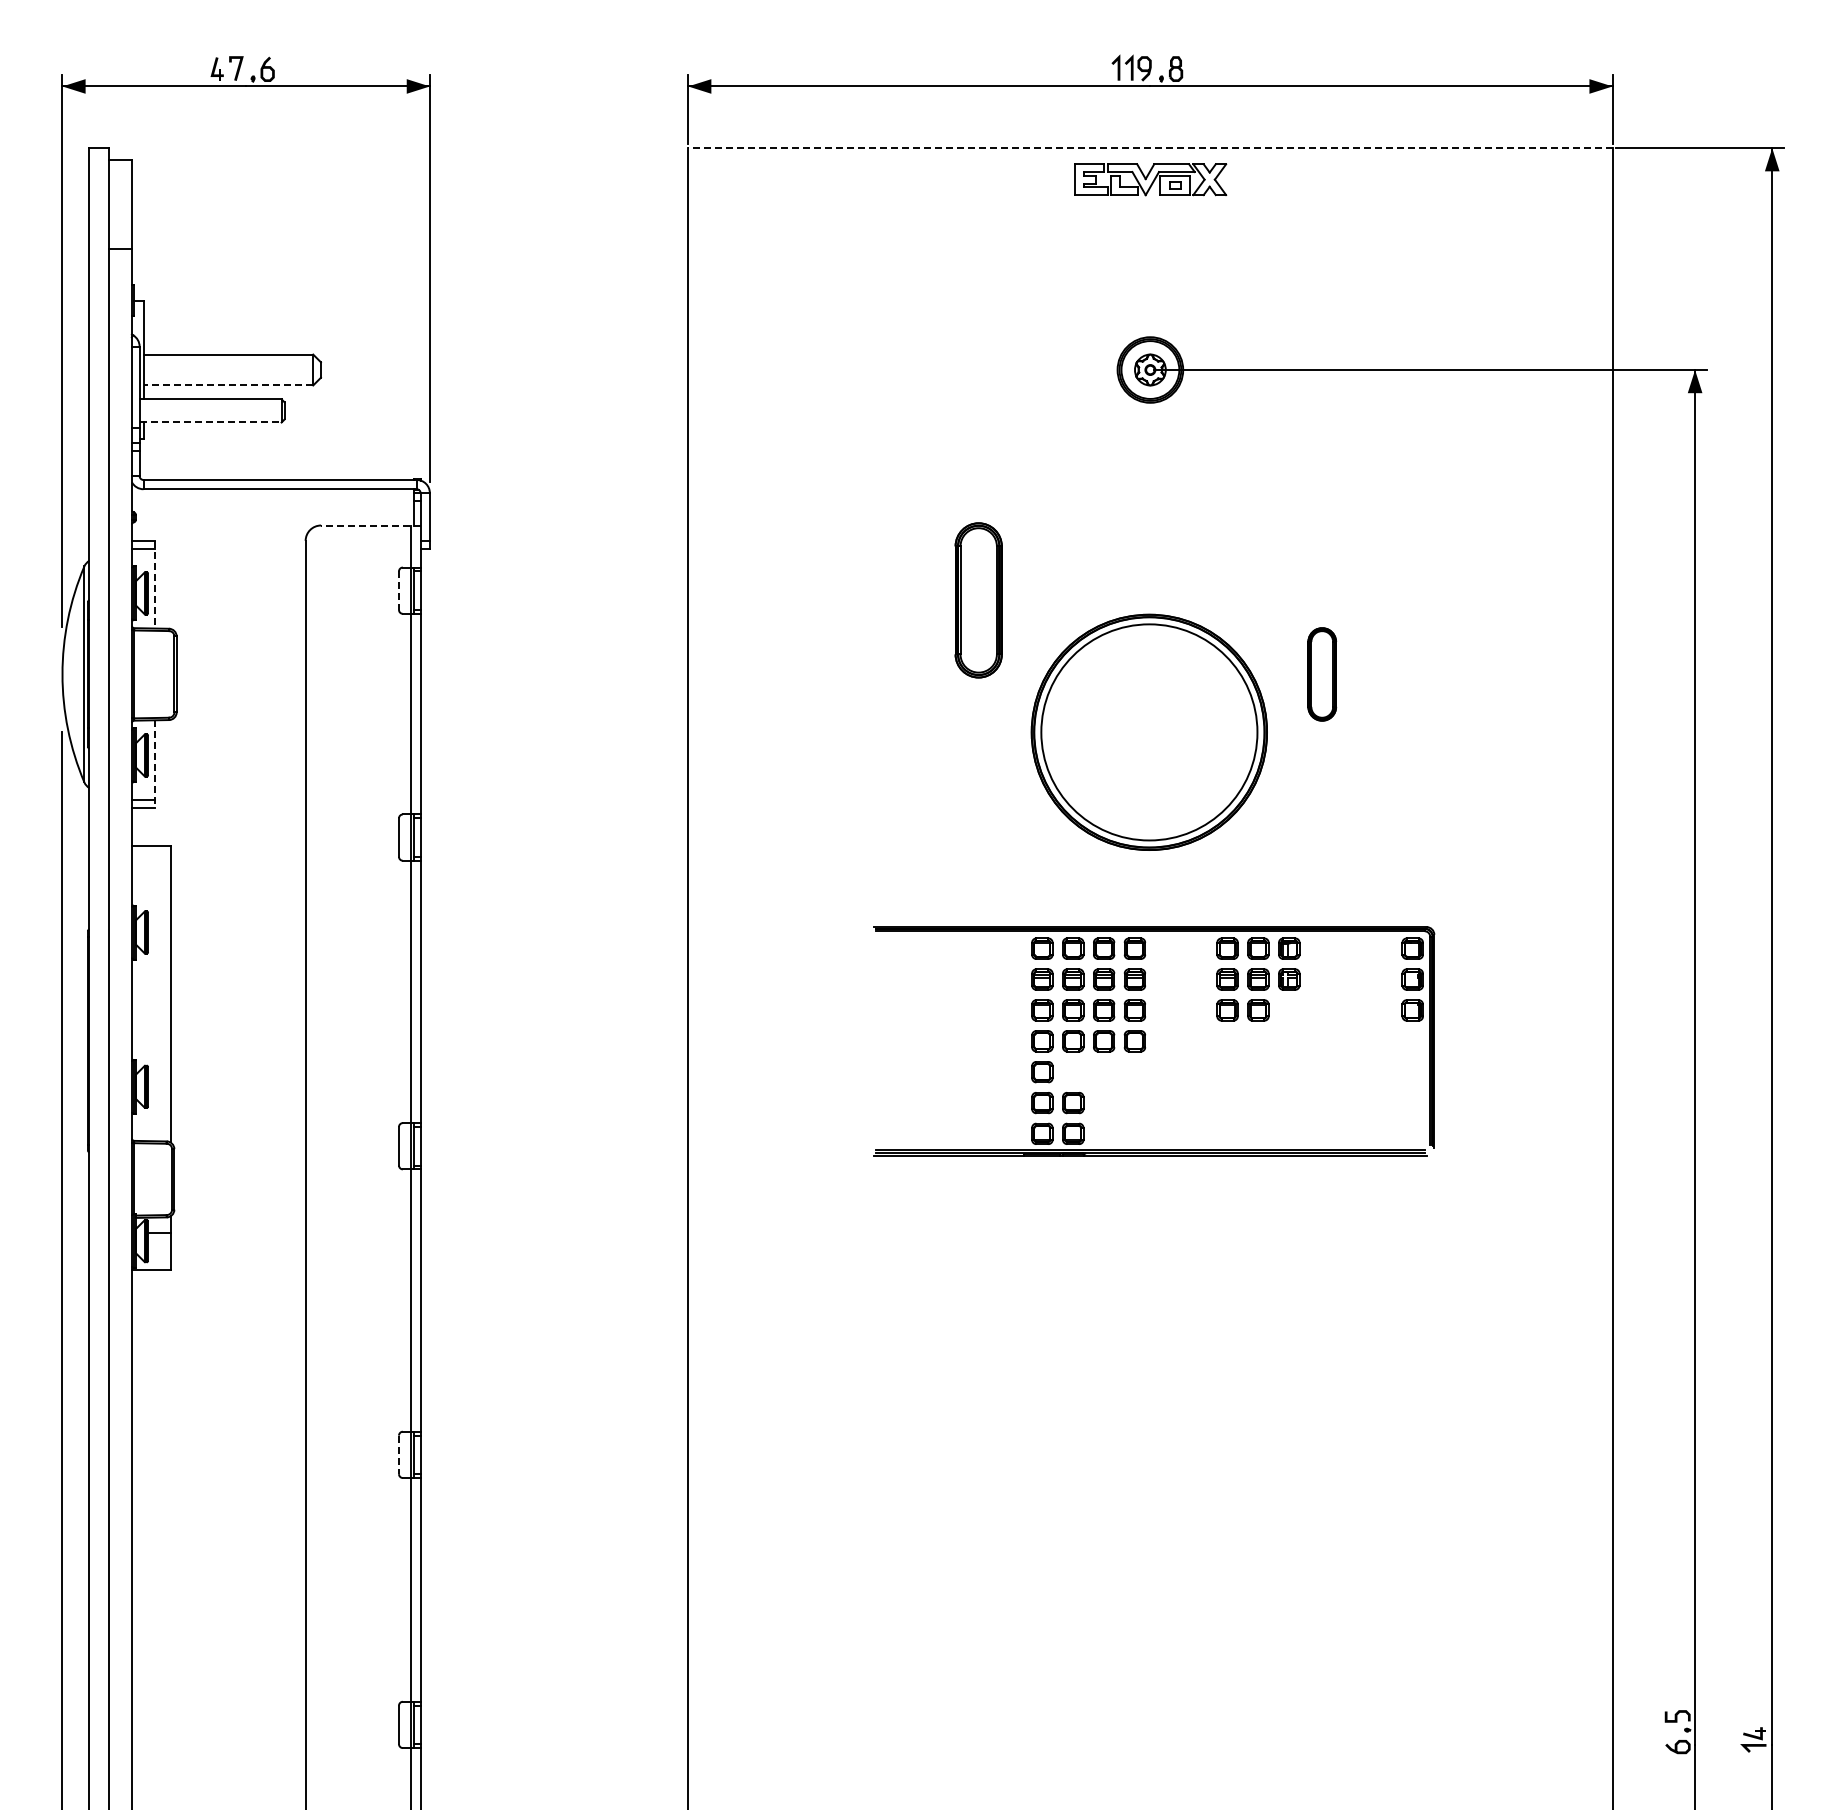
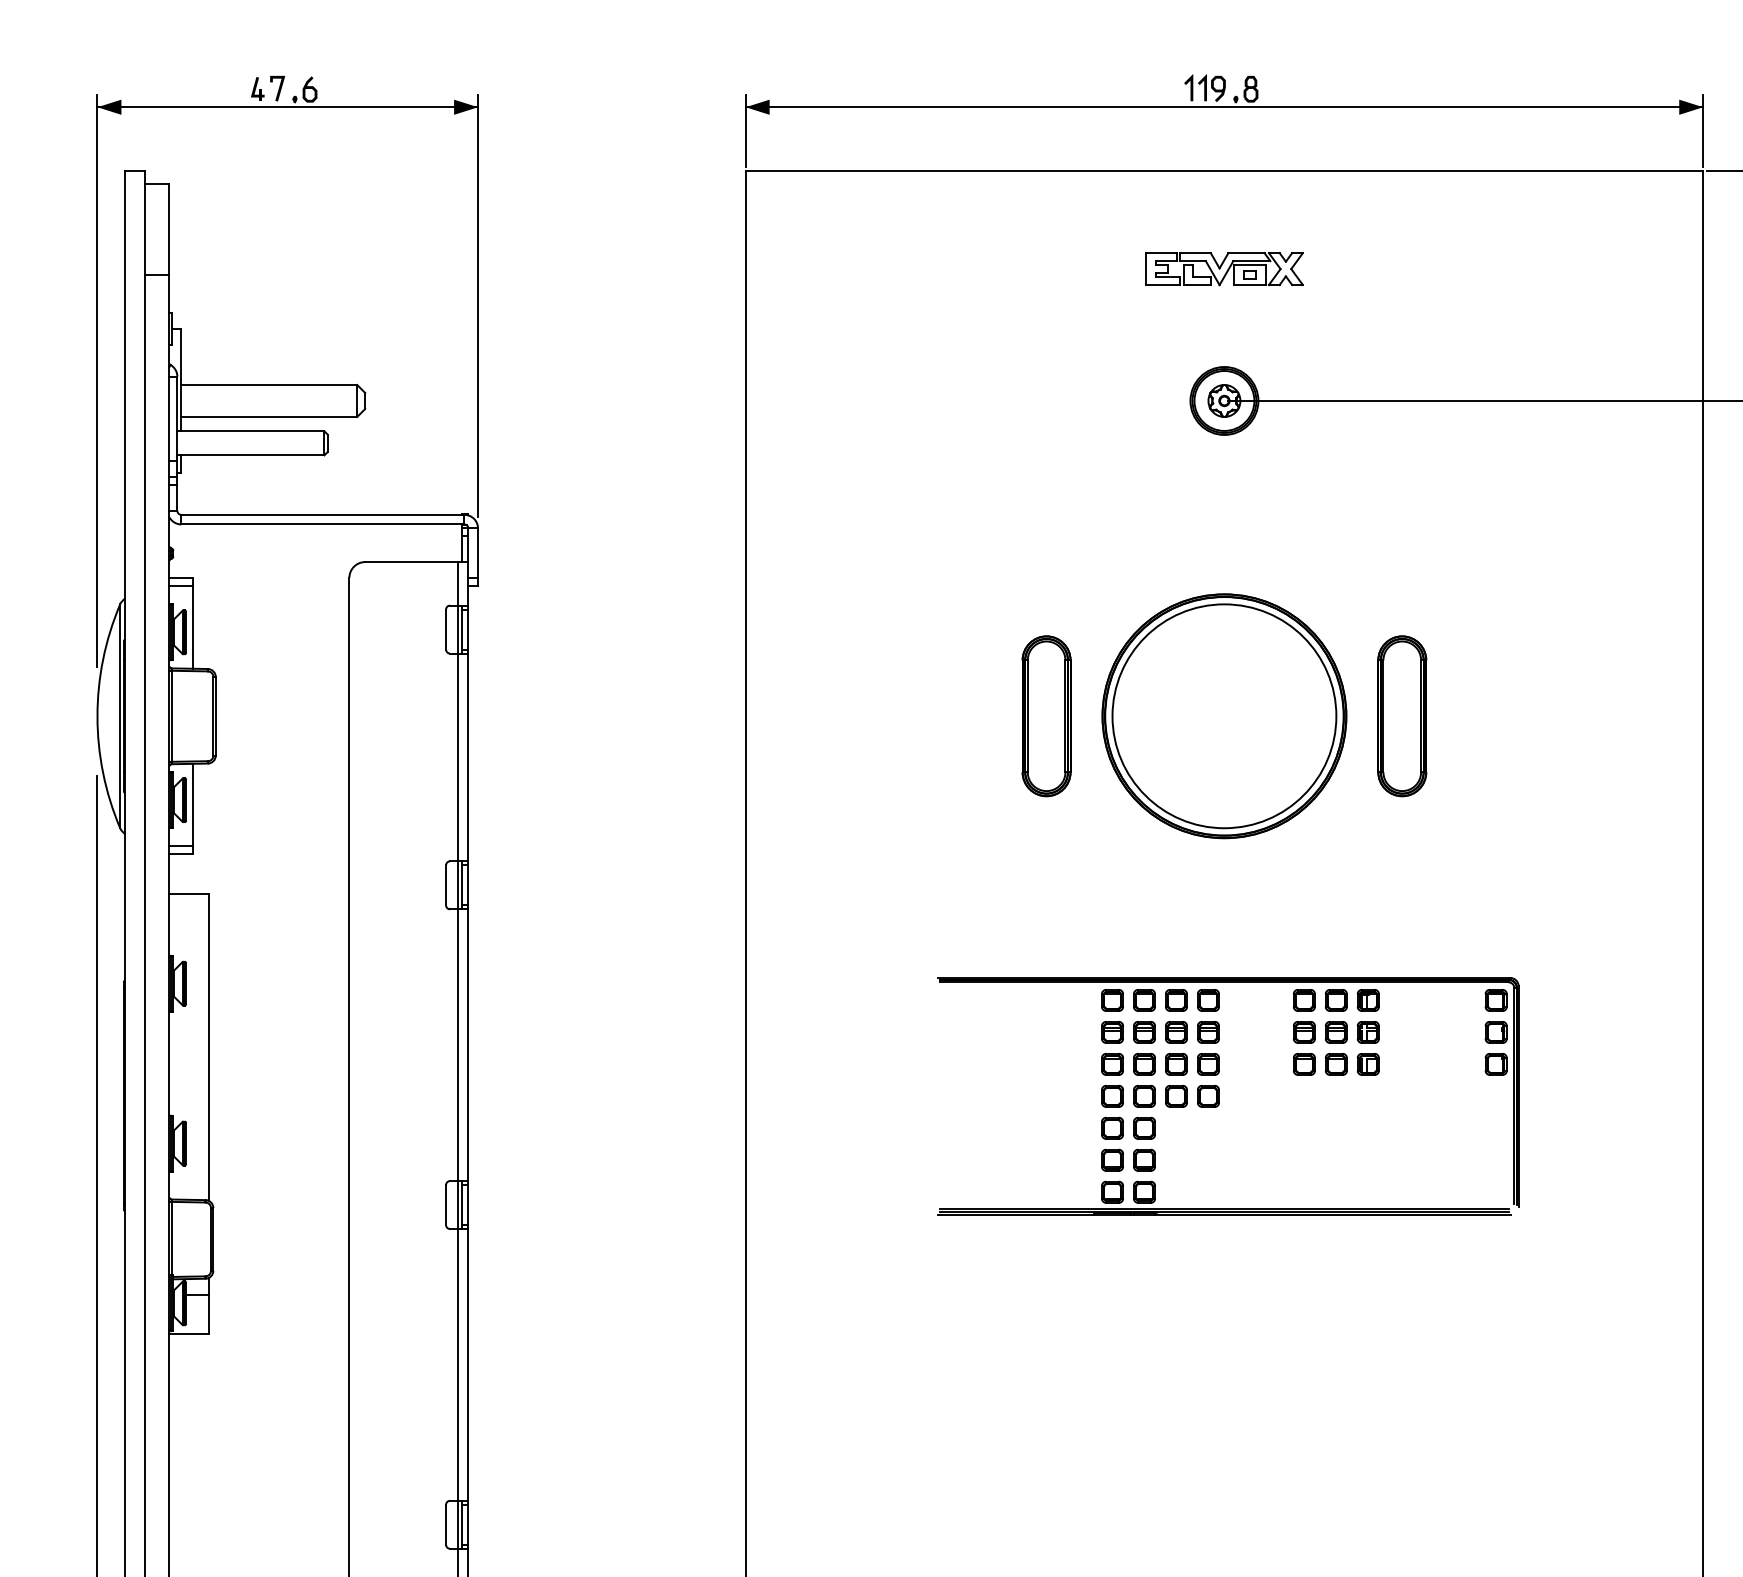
line: (1149, 148) -> (1223, 171), dashed -> solid
part: (1150, 179) -> (1224, 268), moved
line: (228, 385) -> (269, 417), dashed -> solid
line: (210, 422) -> (250, 455), dashed -> solid
line: (370, 525) -> (416, 562), dashed -> solid
line: (155, 584) -> (193, 623), dashed -> solid
line: (399, 591) -> (446, 630), dashed -> solid
part: (978, 600) -> (1046, 716), moved
part: (1322, 674) -> (1402, 716), size x1.67
part: (1148, 731) -> (1223, 715), moved
line: (155, 763) -> (193, 808), dashed -> solid
part: (1289, 1010) -> (1368, 1064), added
part: (1073, 1072) -> (1144, 1128), added
line: (399, 1455) -> (446, 1525), dashed -> solid

